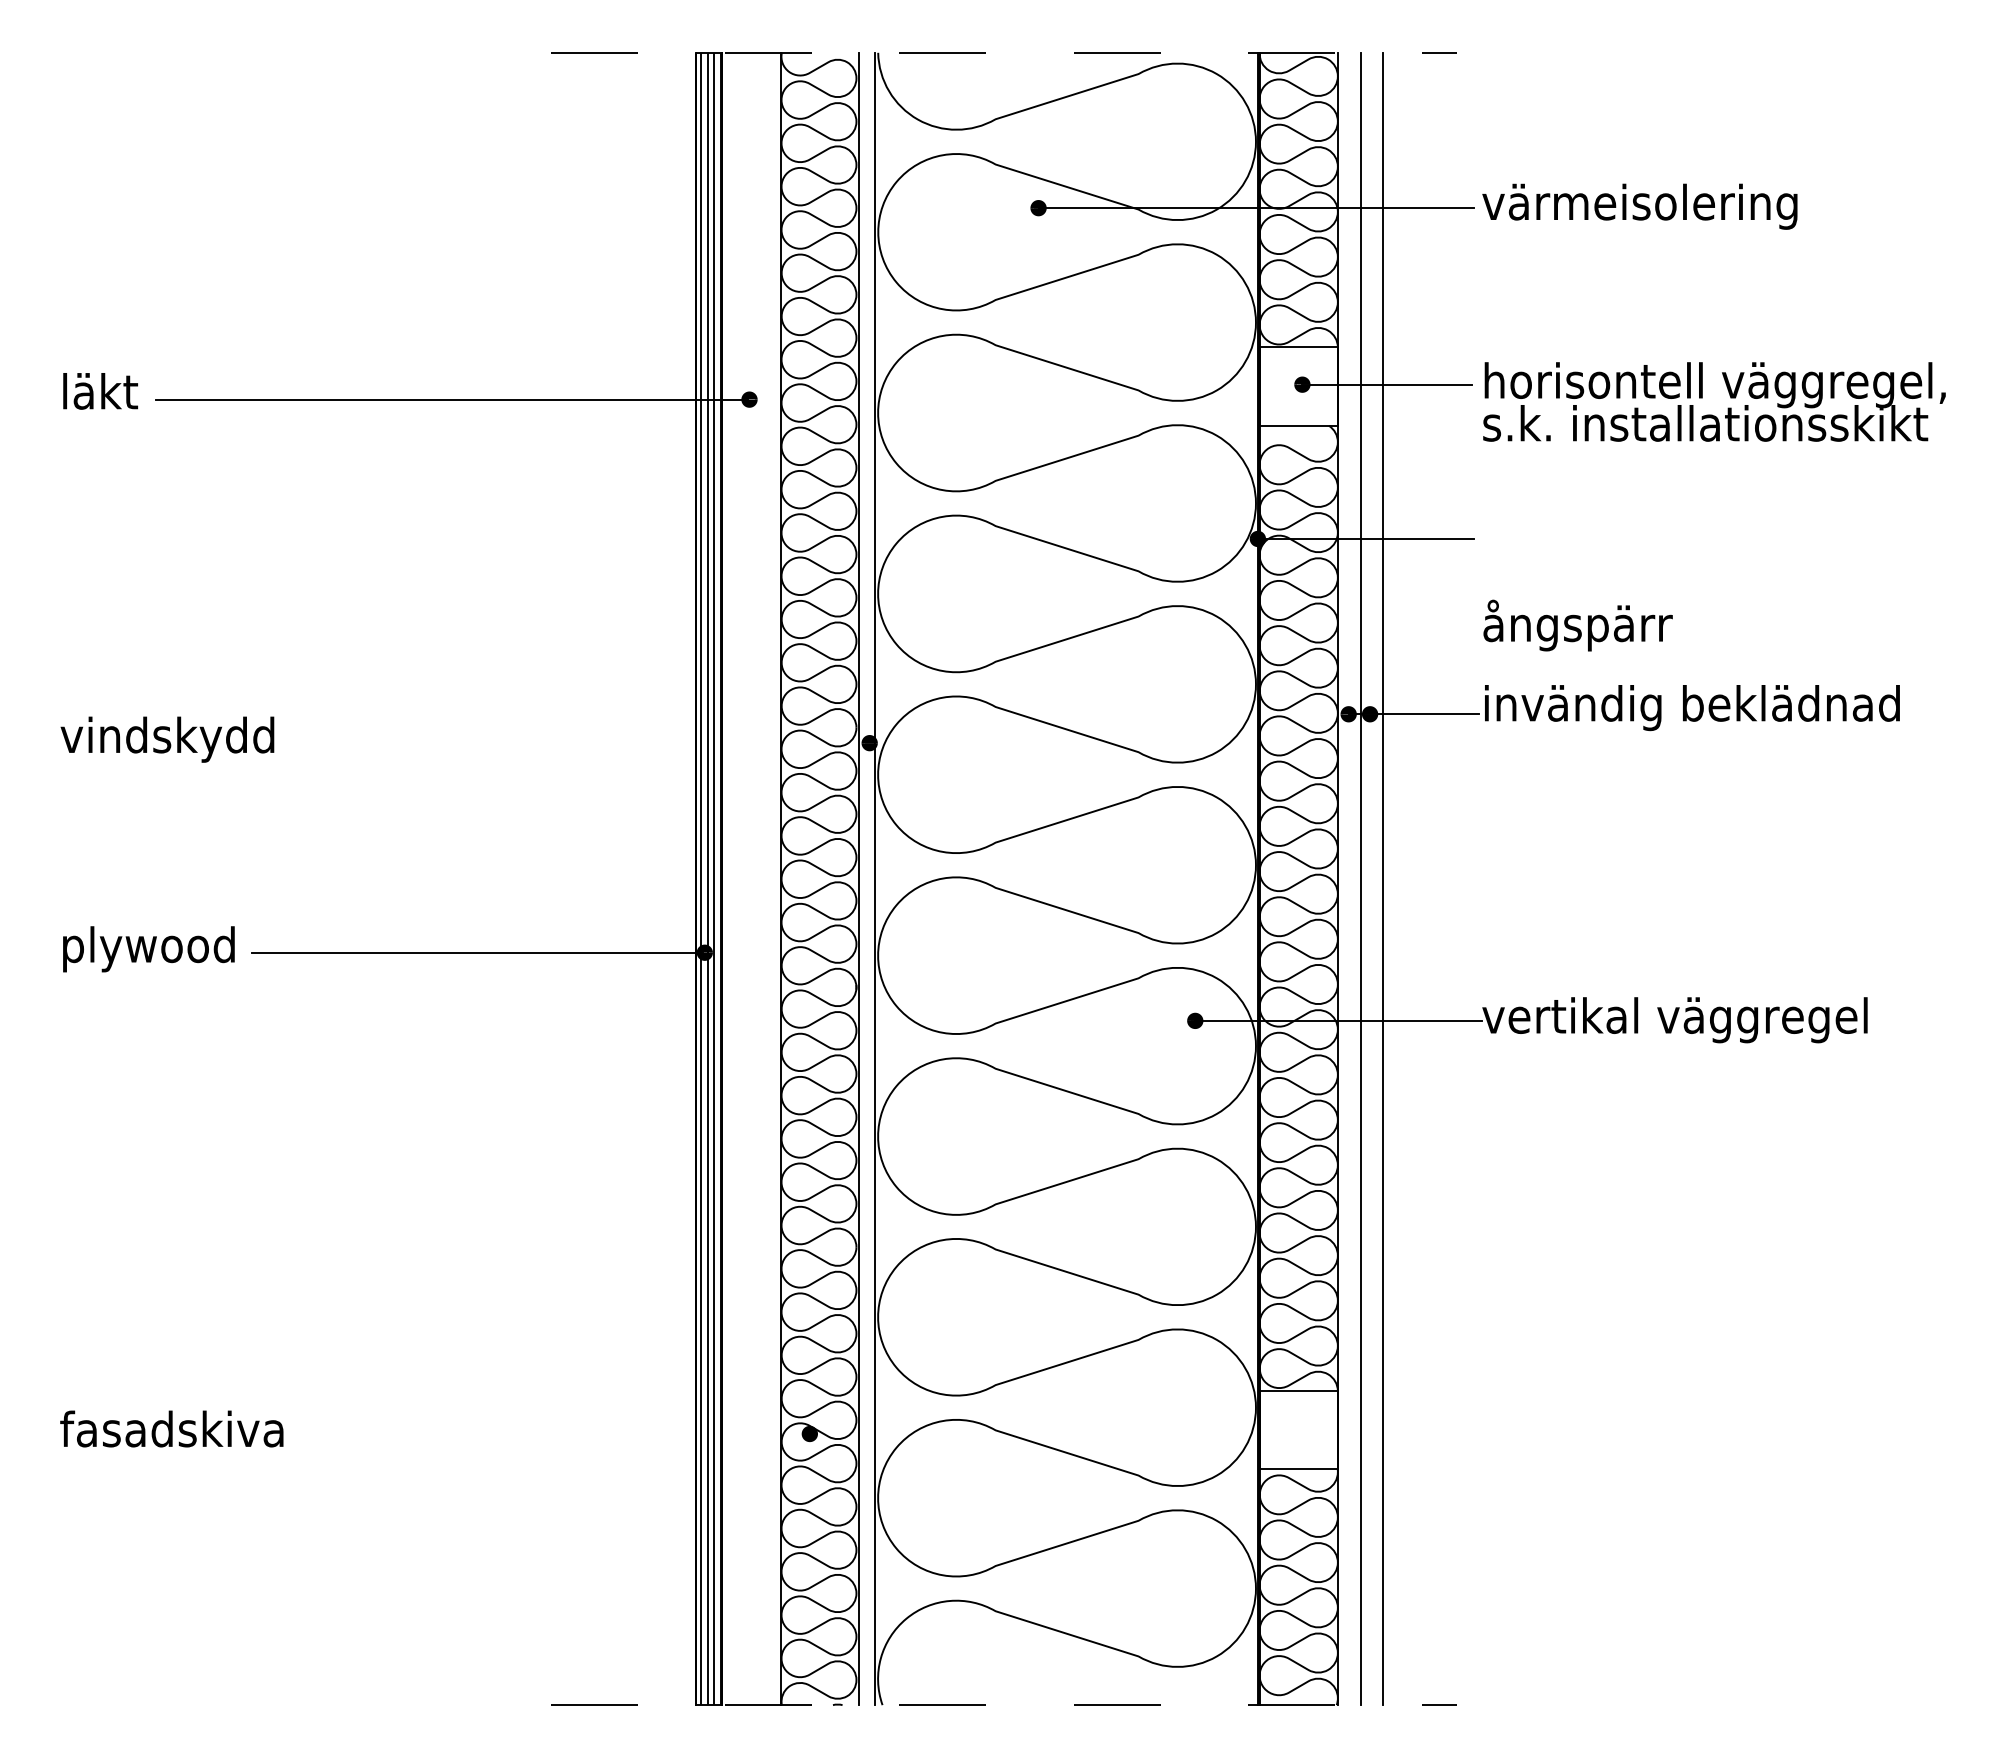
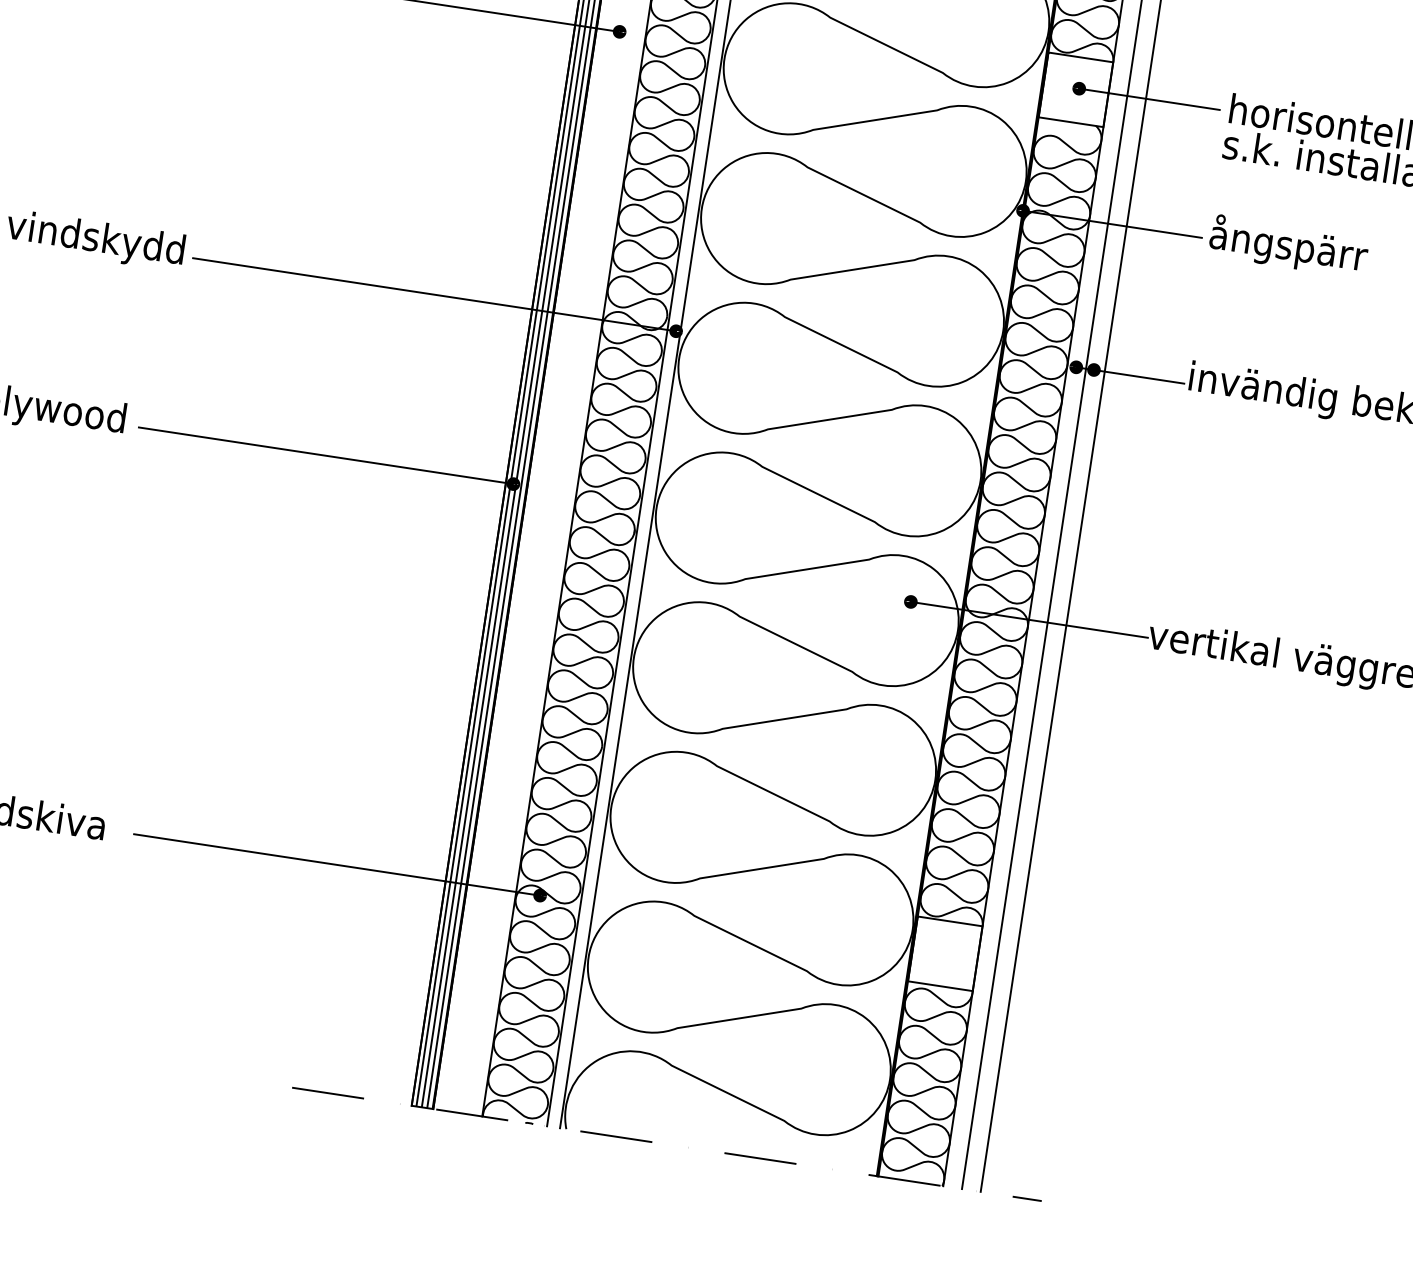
text: (1577, 625) -> (1288, 246), moved
line: (577, 743) -> (434, 294), added
line: (564, 1433) -> (337, 864), added

